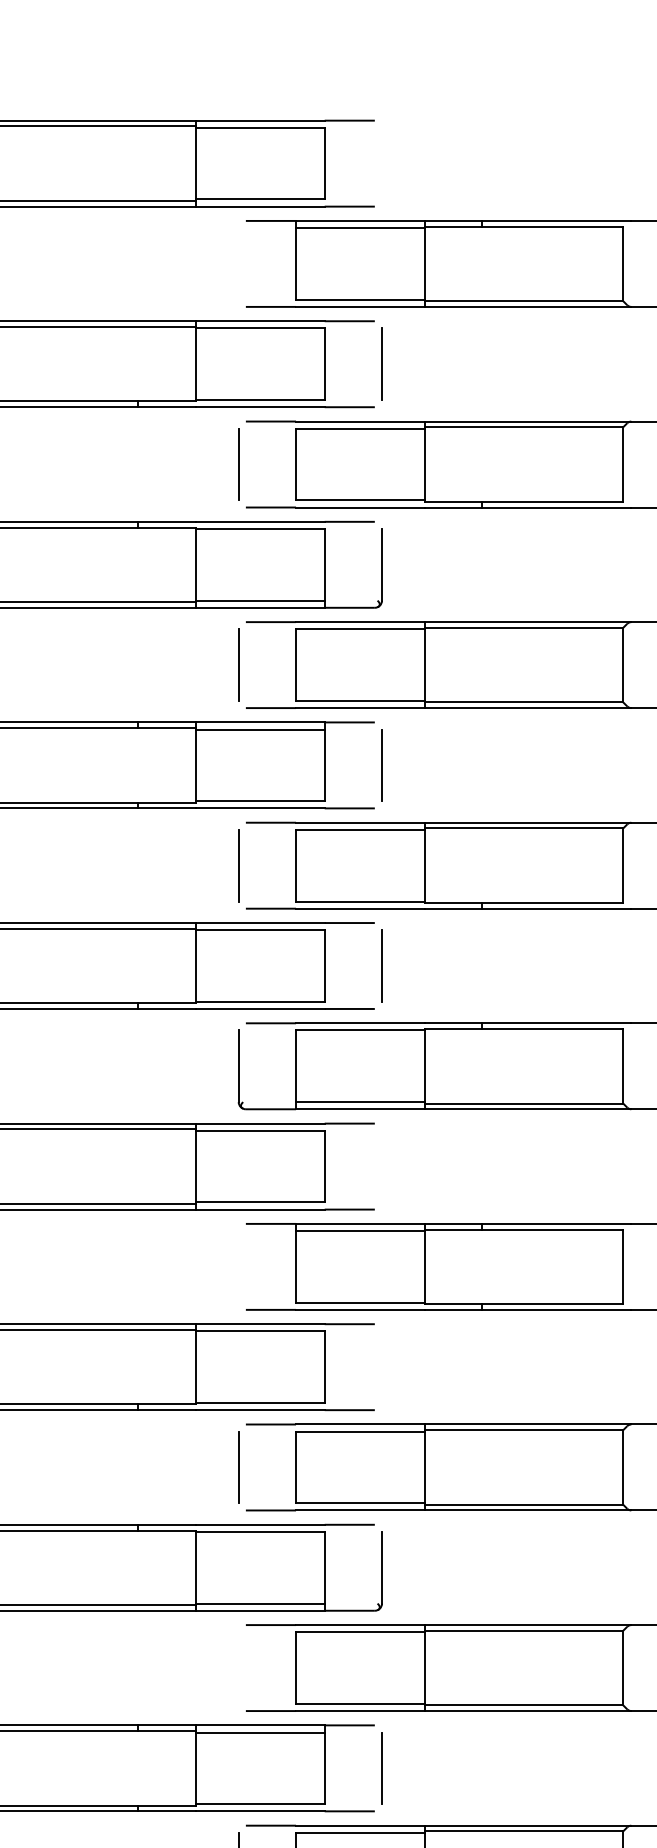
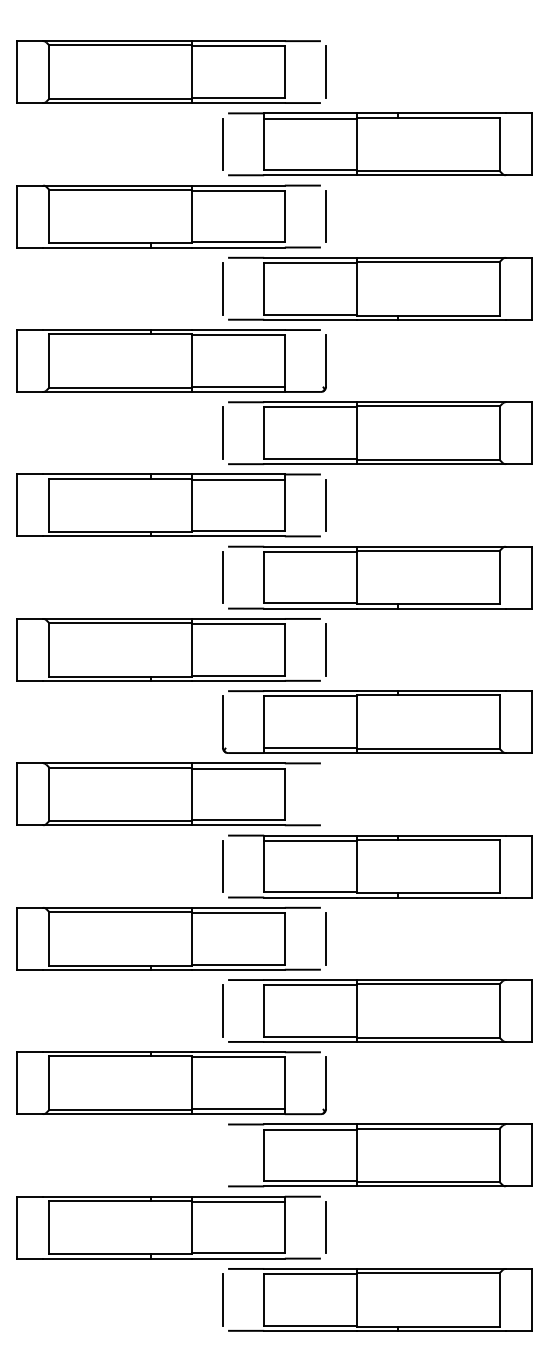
line: (382, 162) -> (326, 71), added
line: (238, 264) -> (222, 144), added
line: (238, 1266) -> (222, 866), added
line: (382, 1366) -> (326, 938), added

